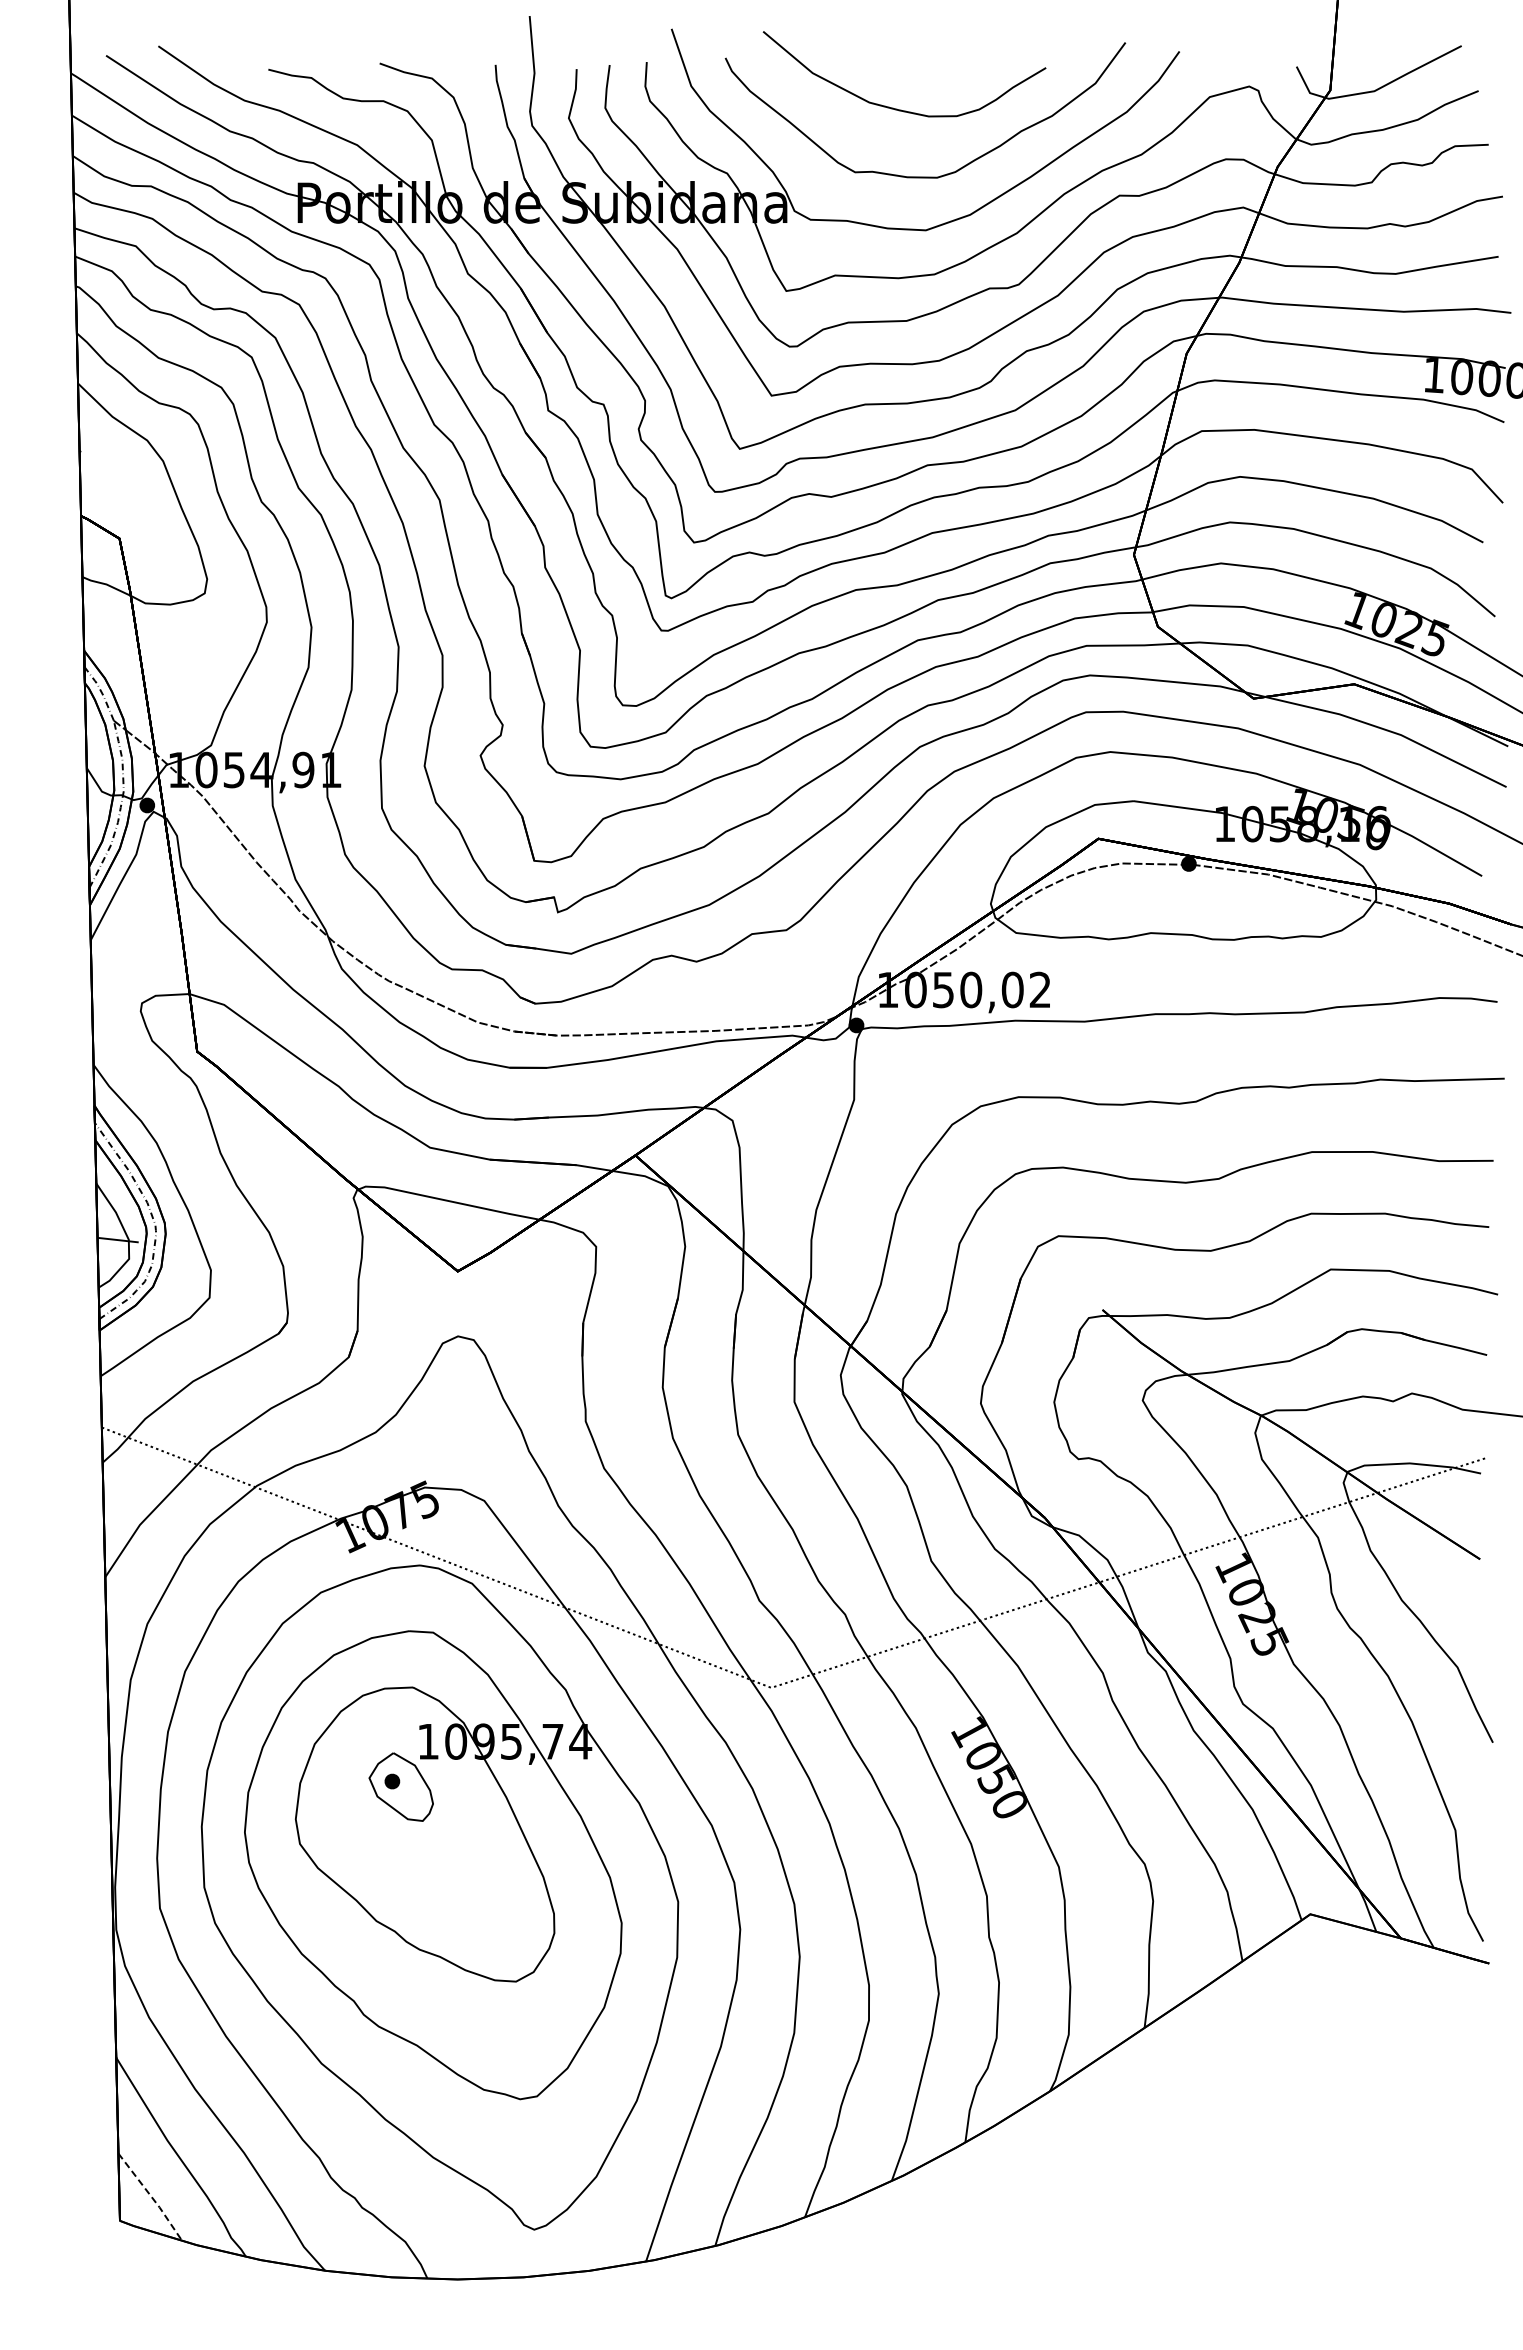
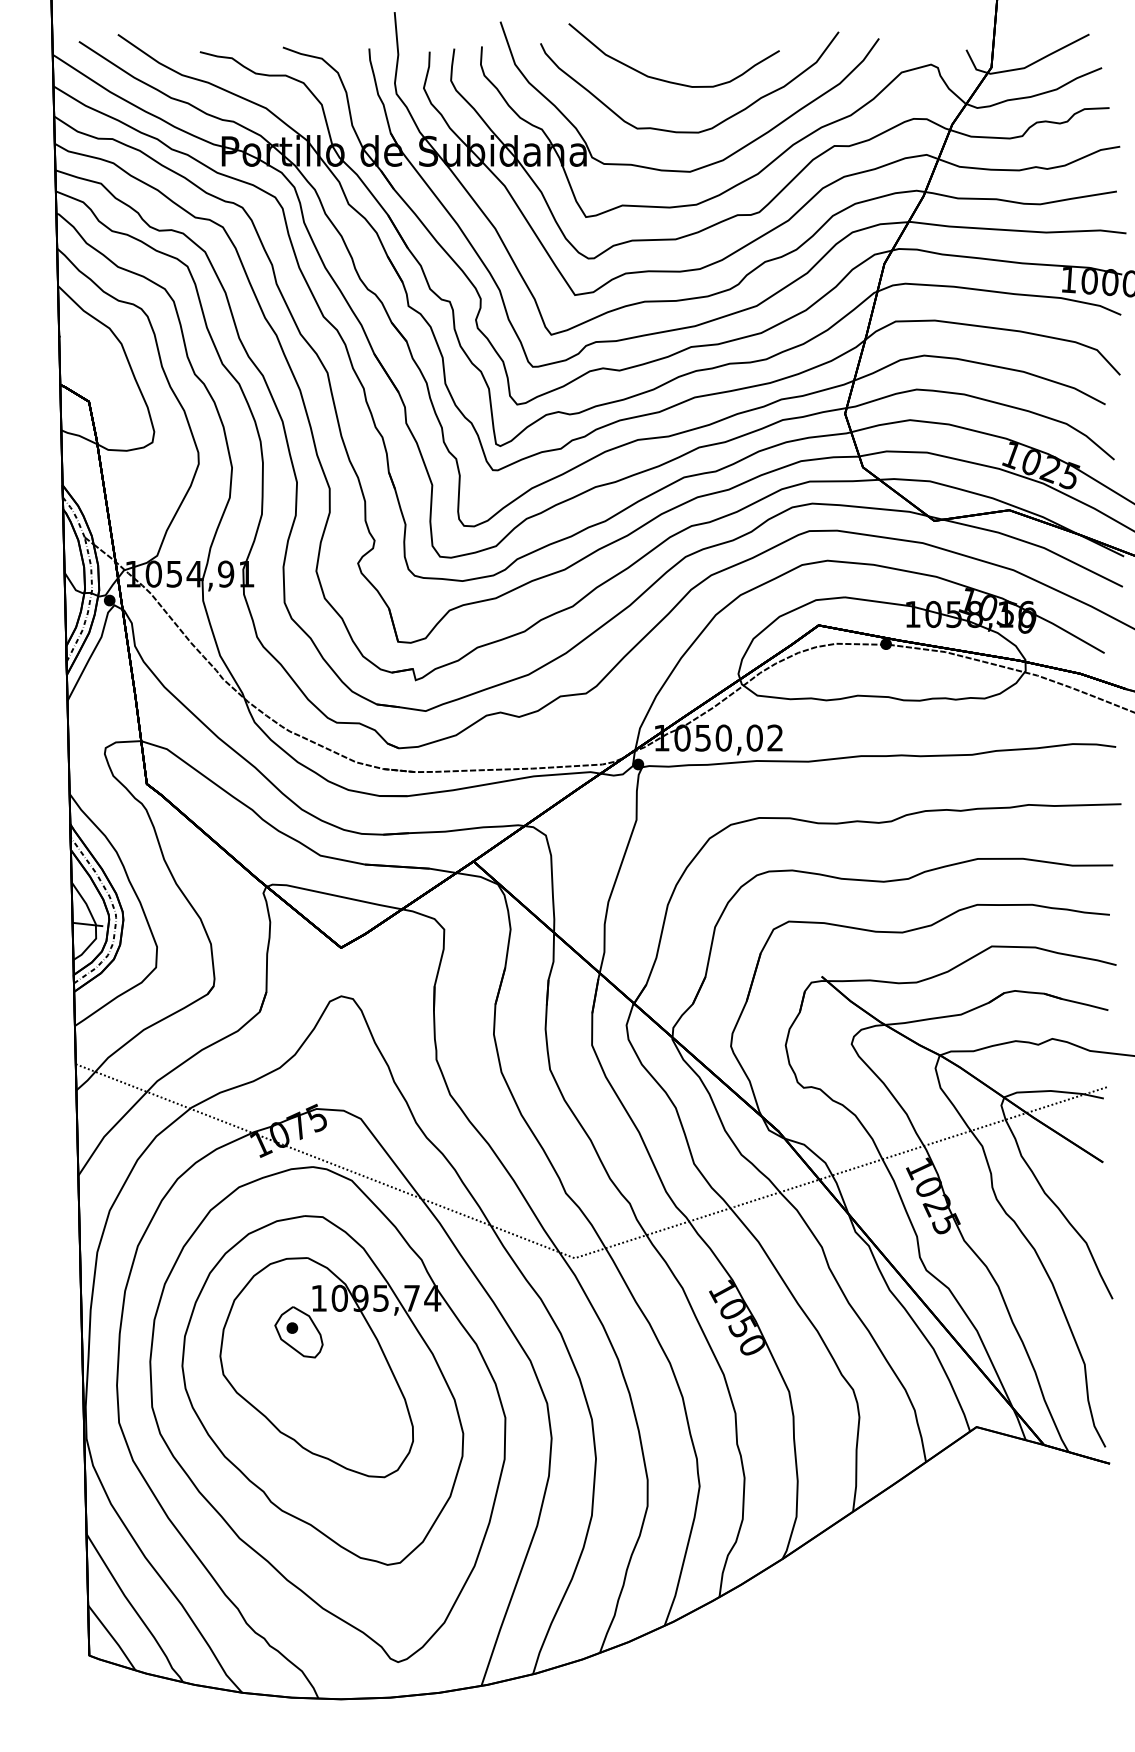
line: (151, 2197) -> (112, 1638), dashed -> solid

